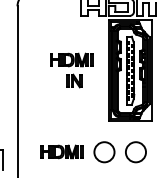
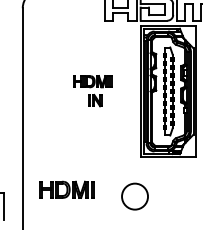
part: (71, 70) -> (92, 91), size x0.7
part: (61, 151) -> (66, 189), moved
circle: (135, 152) -> (175, 196), removed

